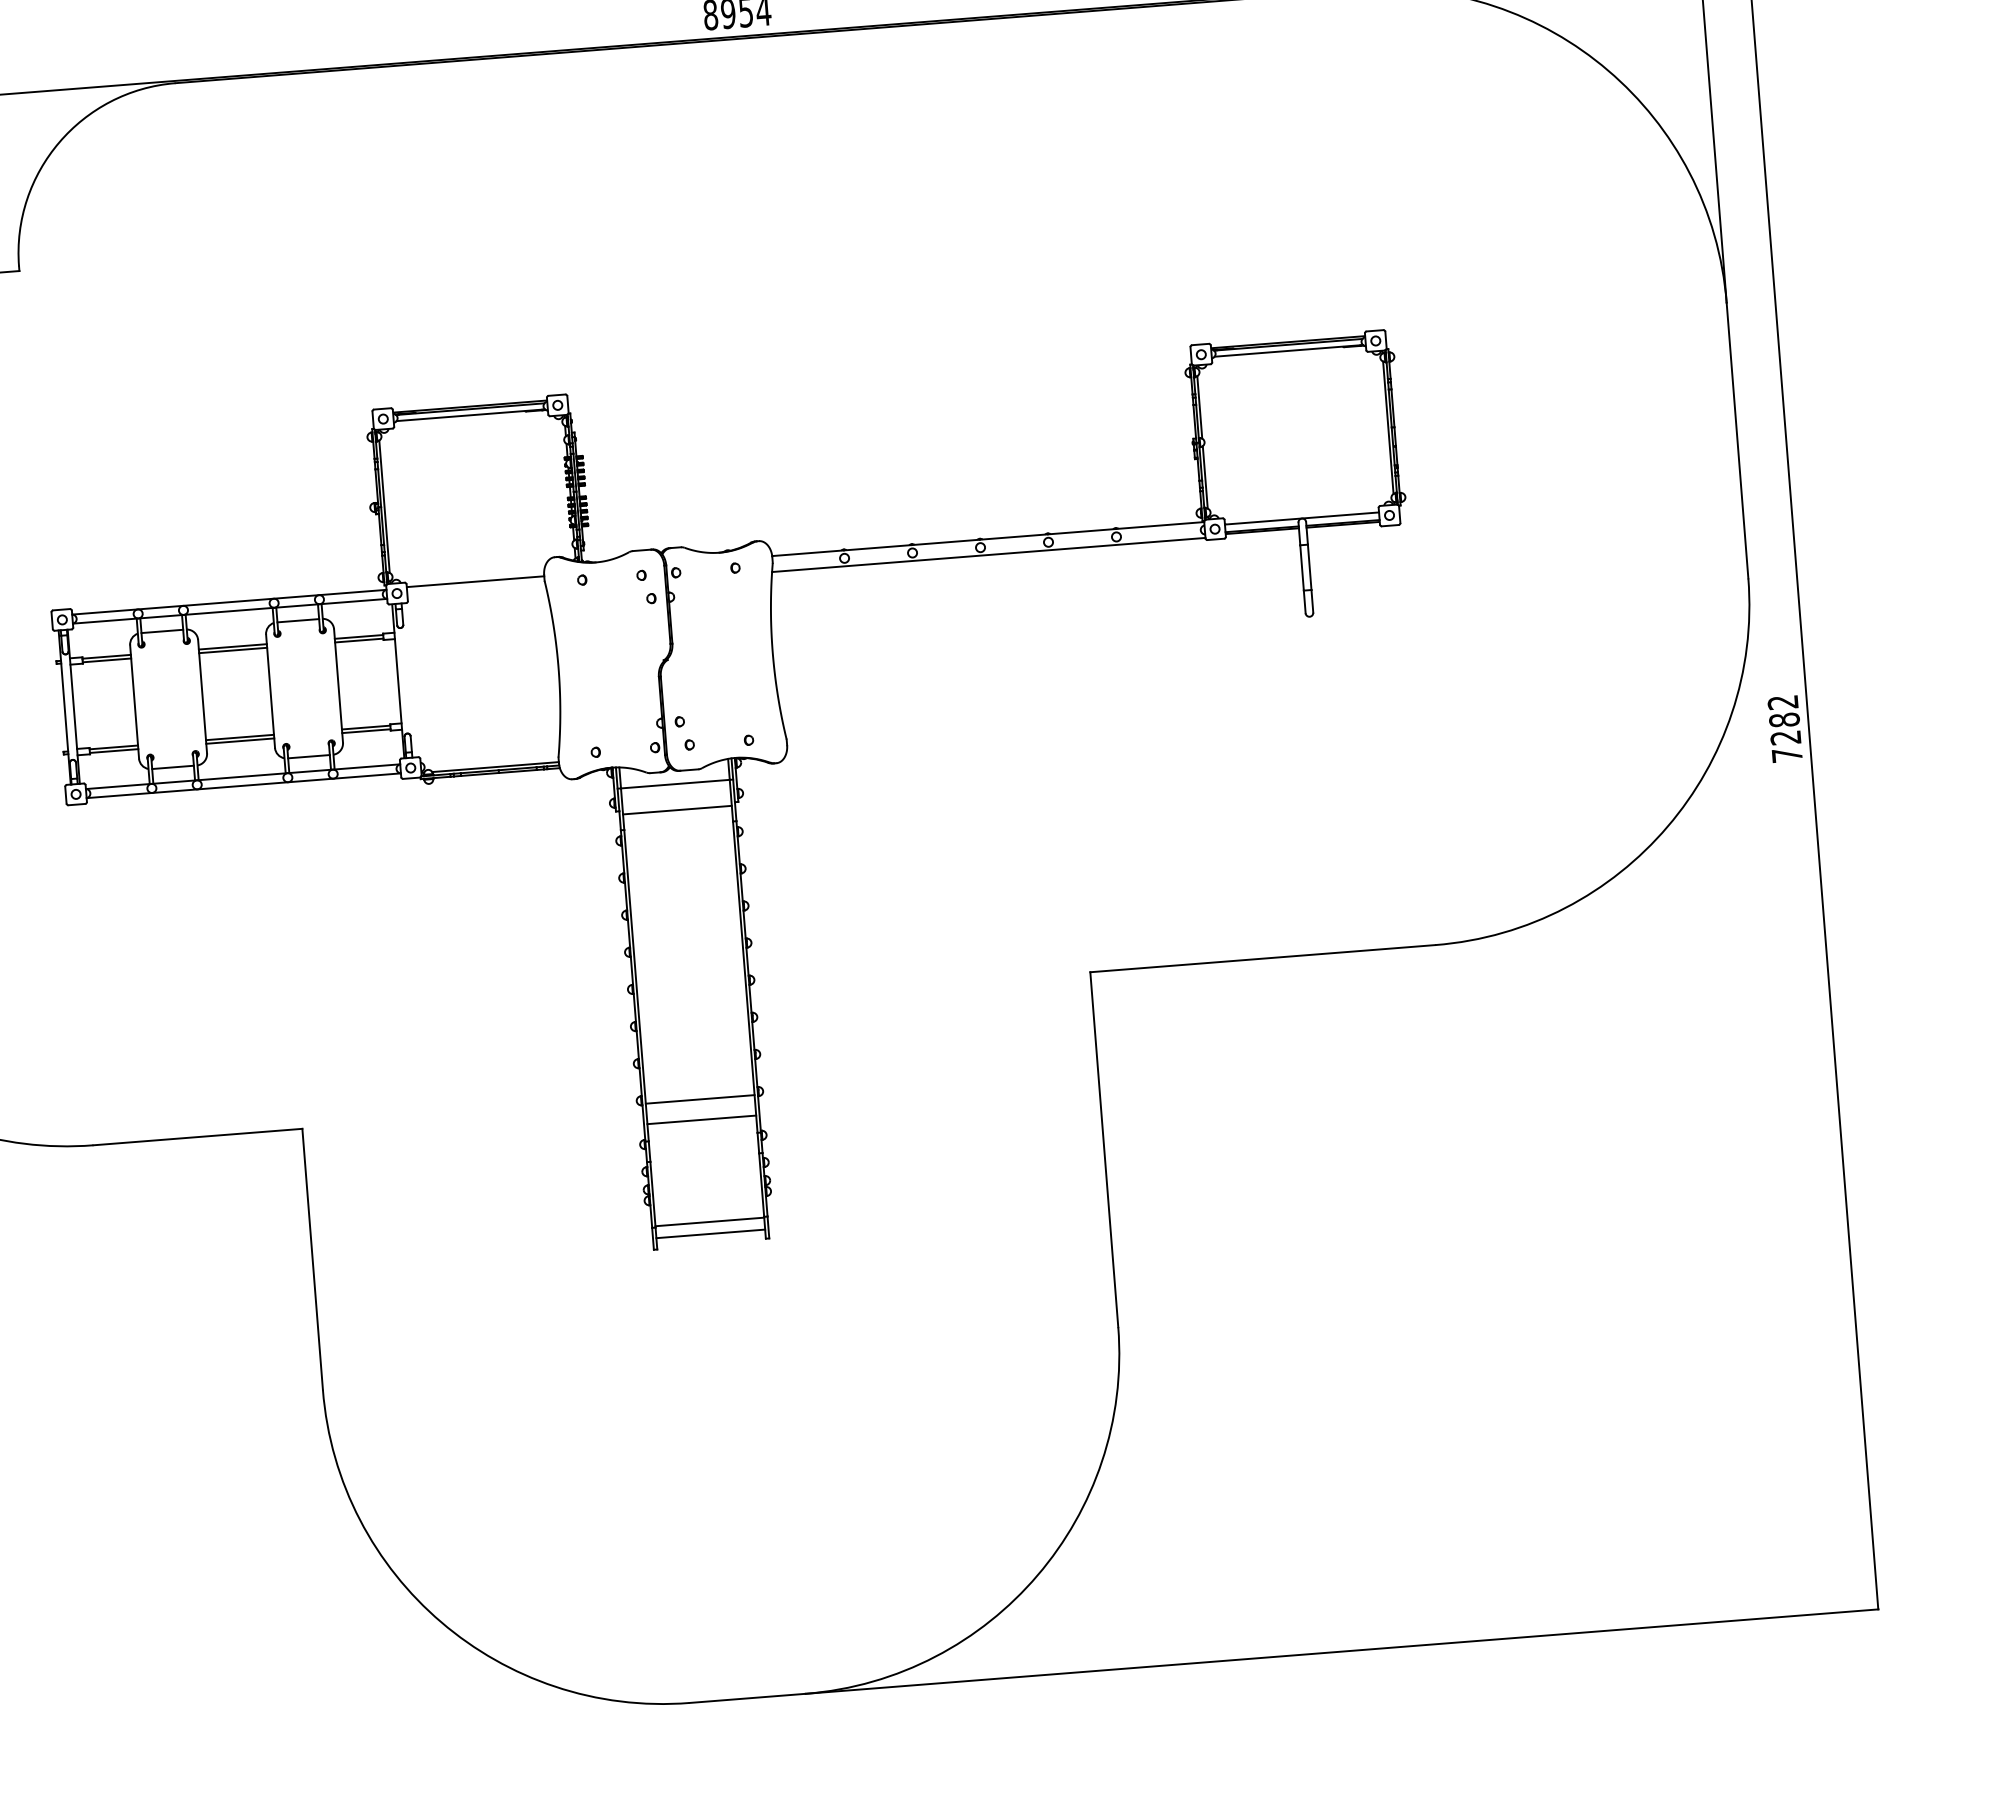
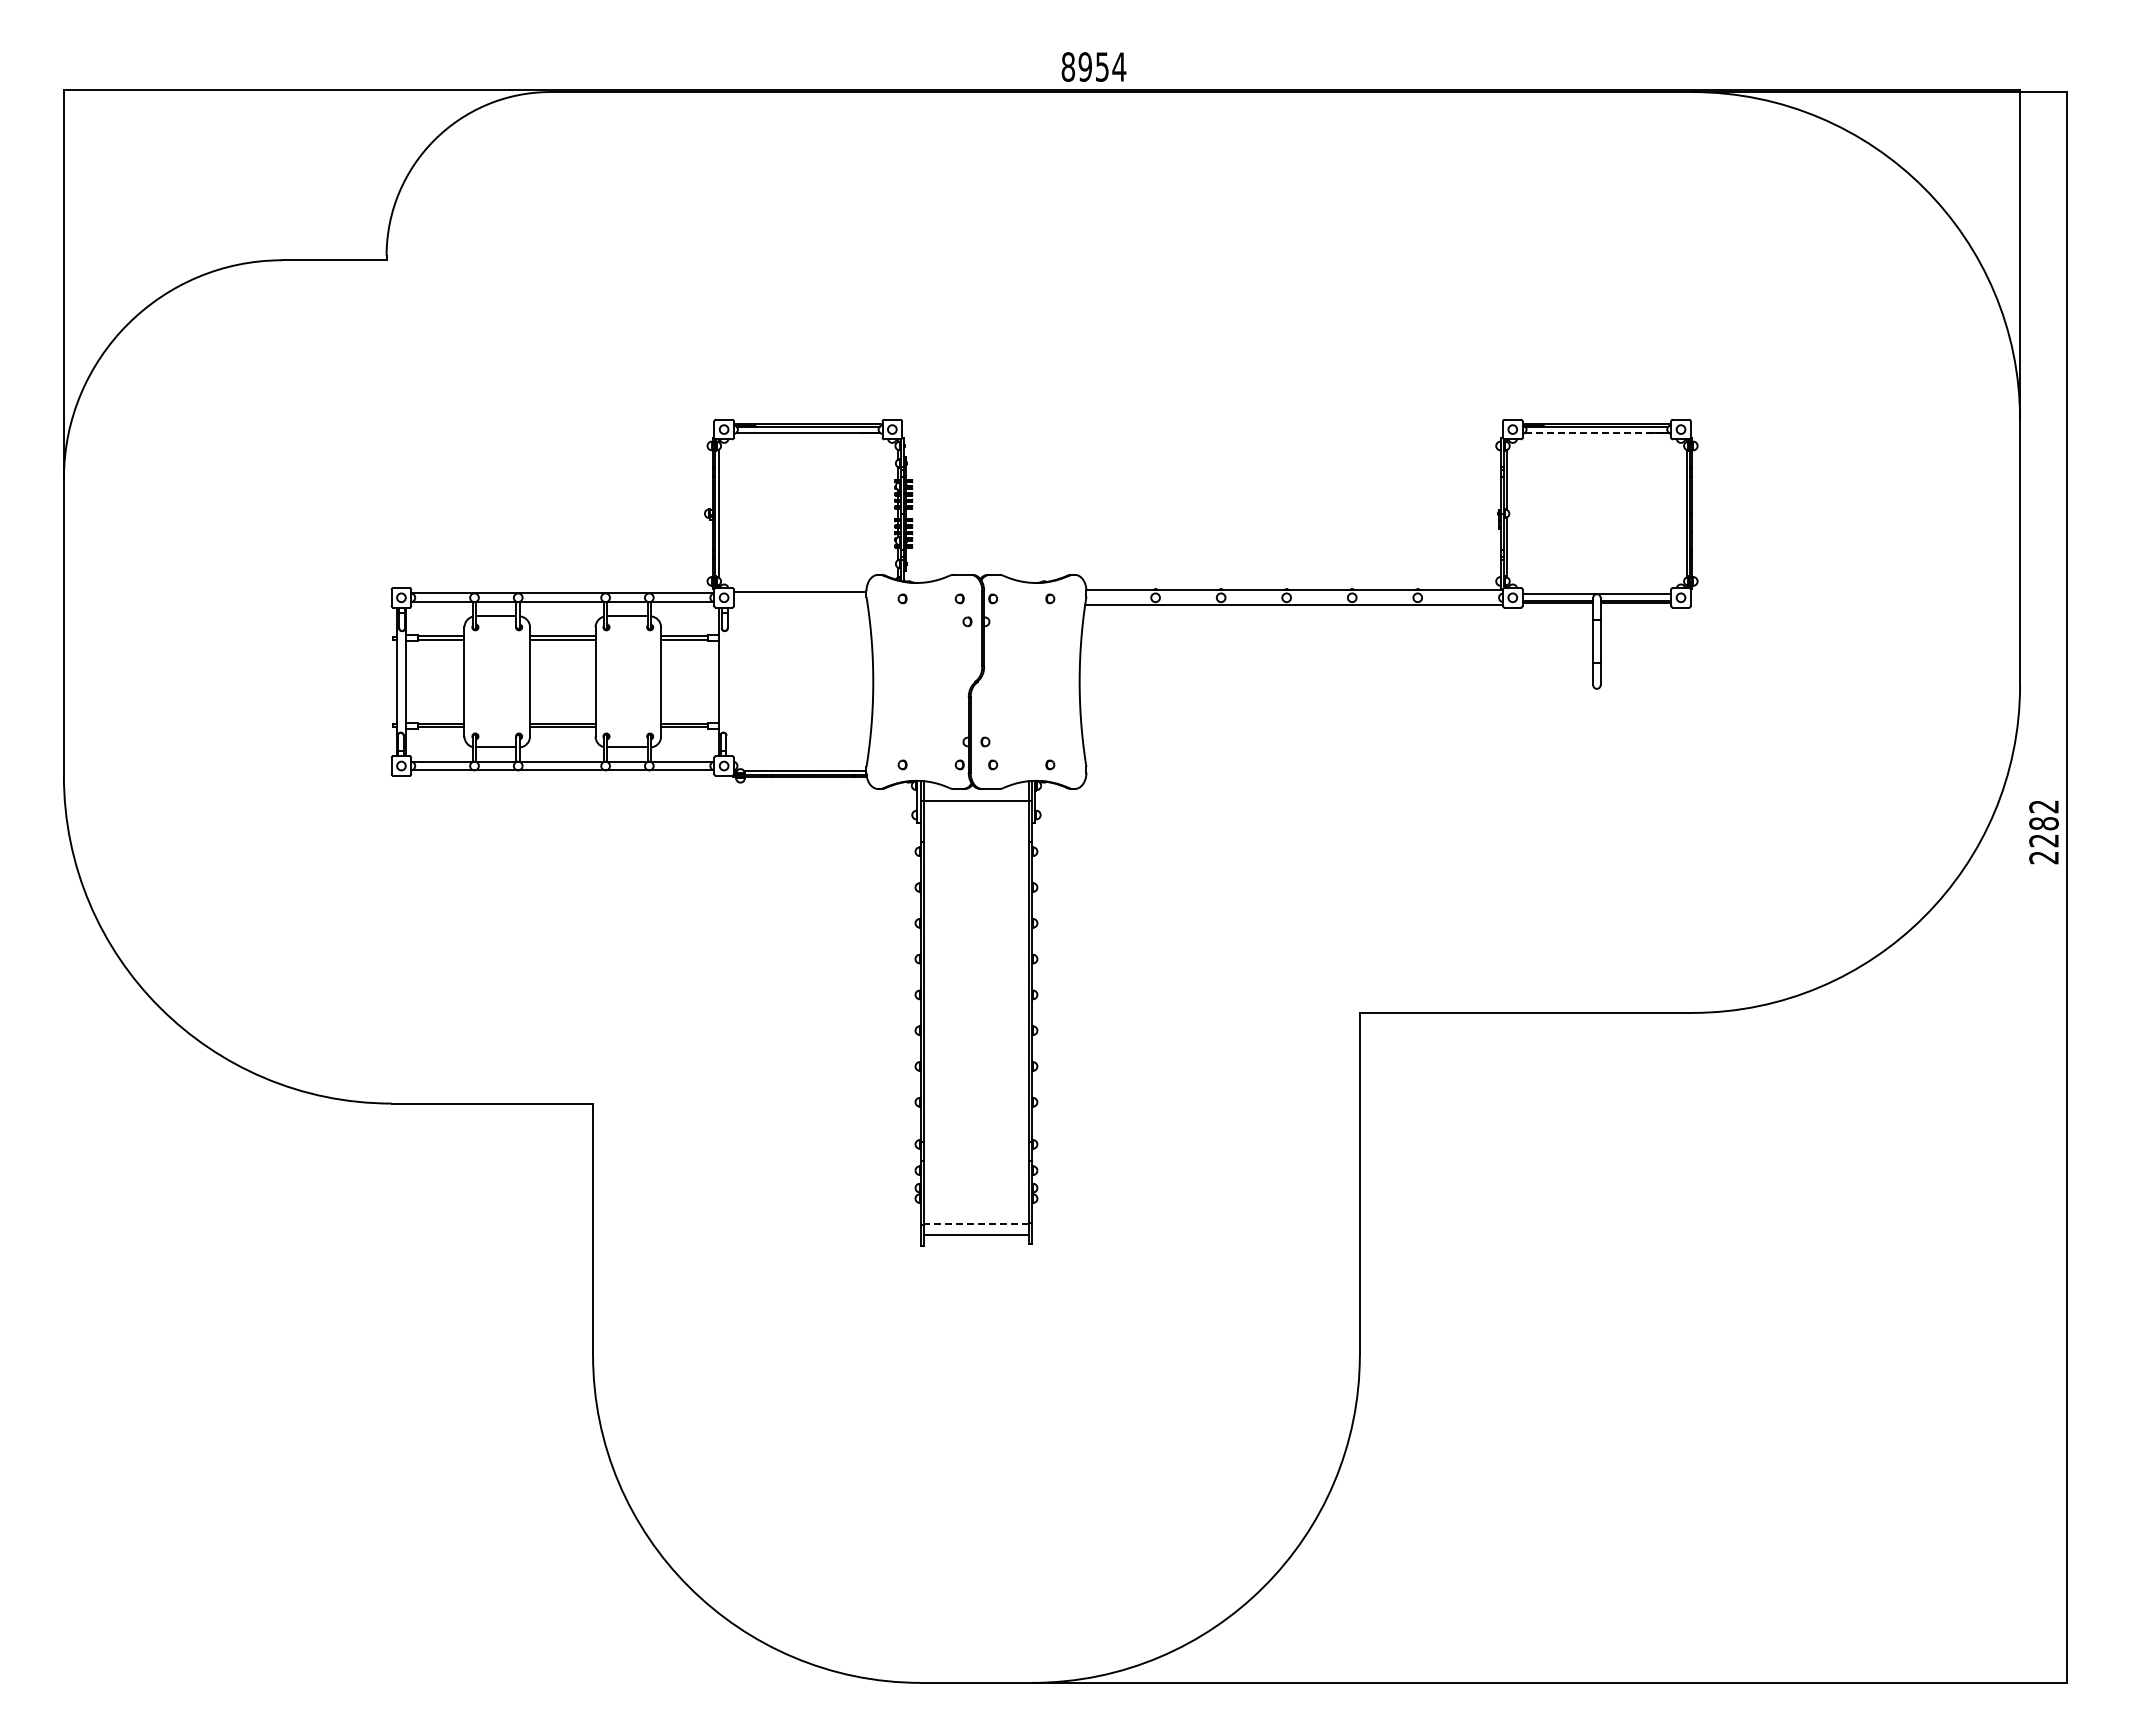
line: (1289, 350) -> (1597, 432), solid -> dashed
text: (1786, 755) -> (2043, 857), 7282 -> 2282
line: (677, 810) -> (976, 826), removed
line: (700, 1099) -> (976, 1105), removed
line: (701, 1120) -> (976, 1125), removed
line: (708, 1222) -> (975, 1223), solid -> dashed

